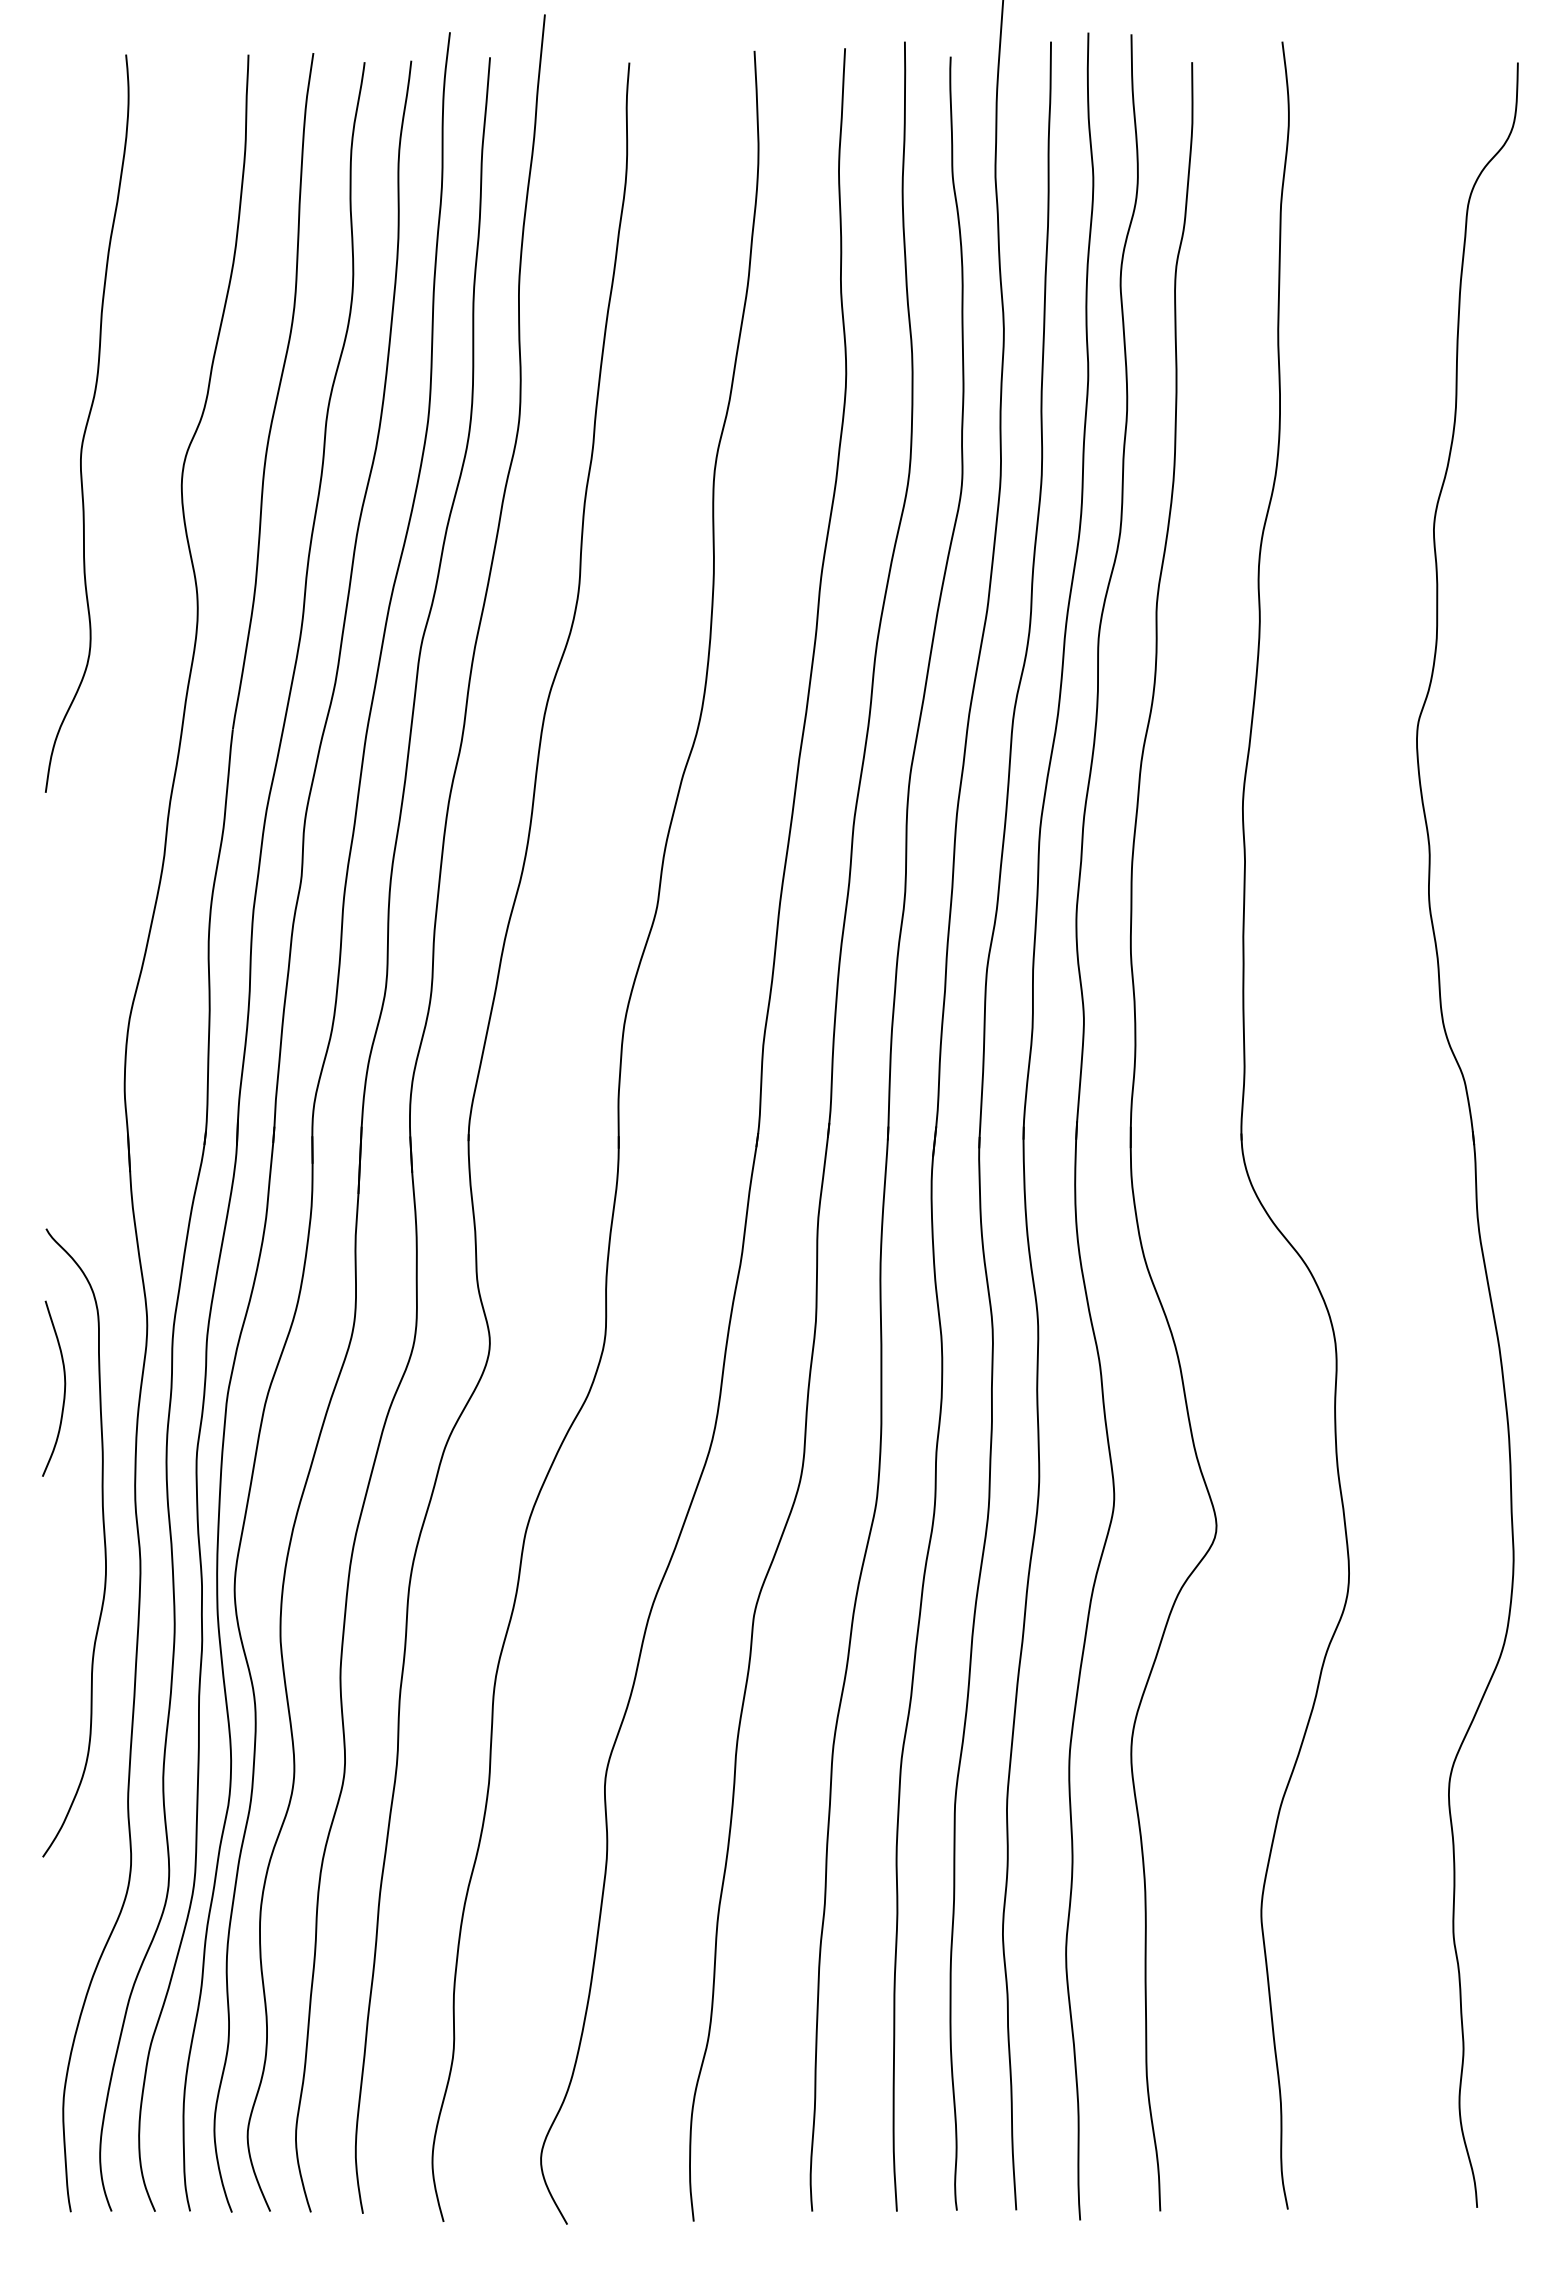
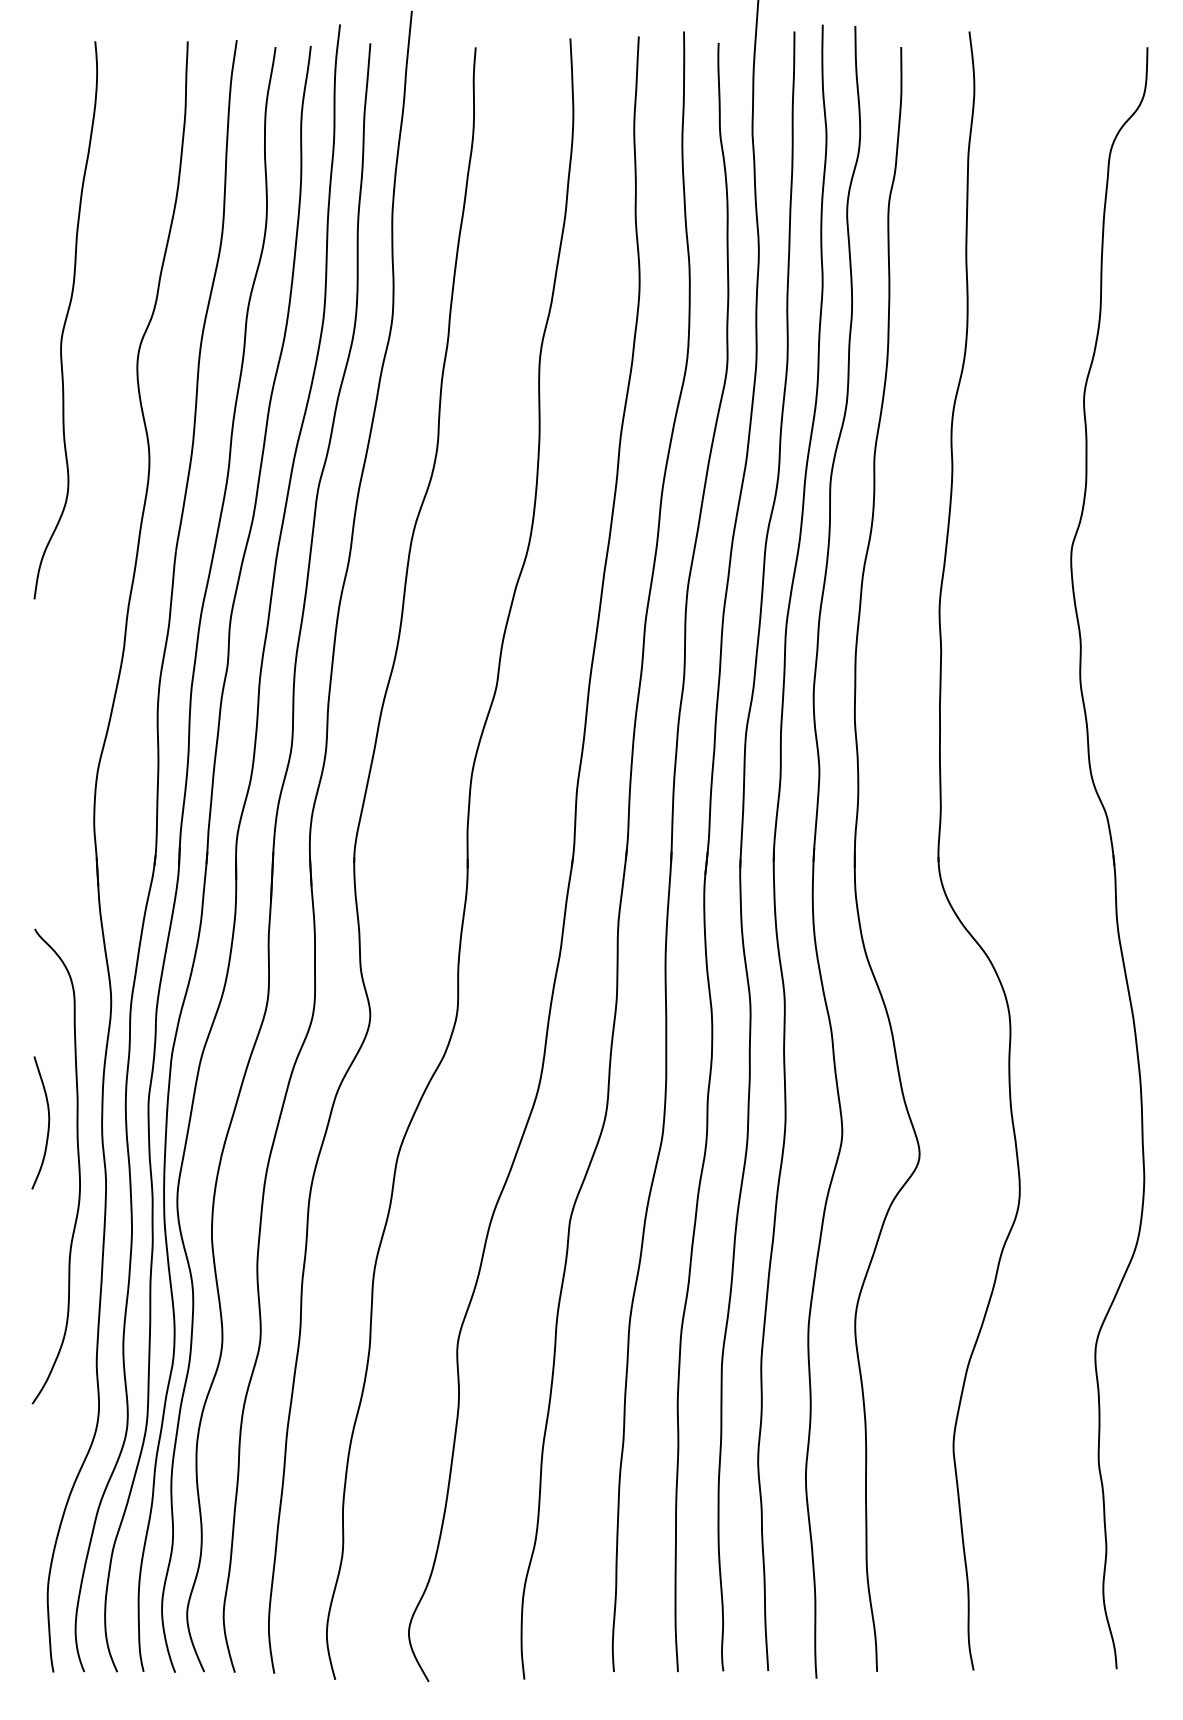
curve: (64, 1388) -> (48, 1122), moved

